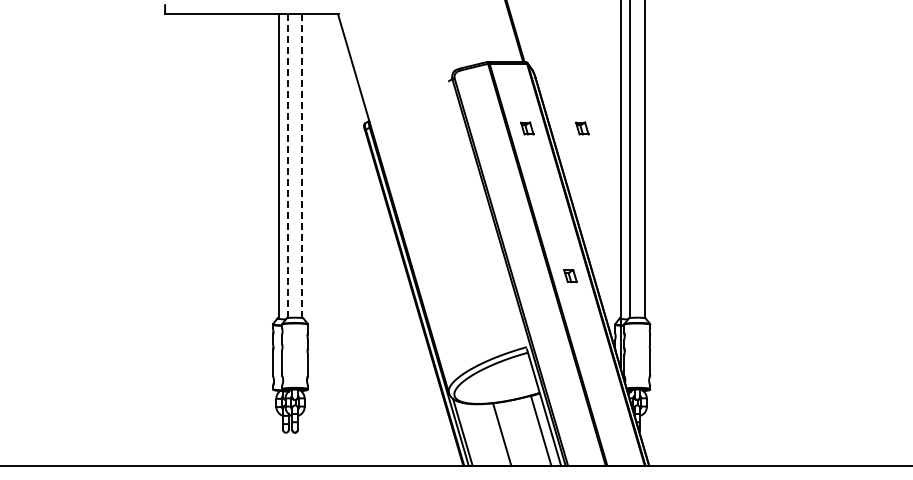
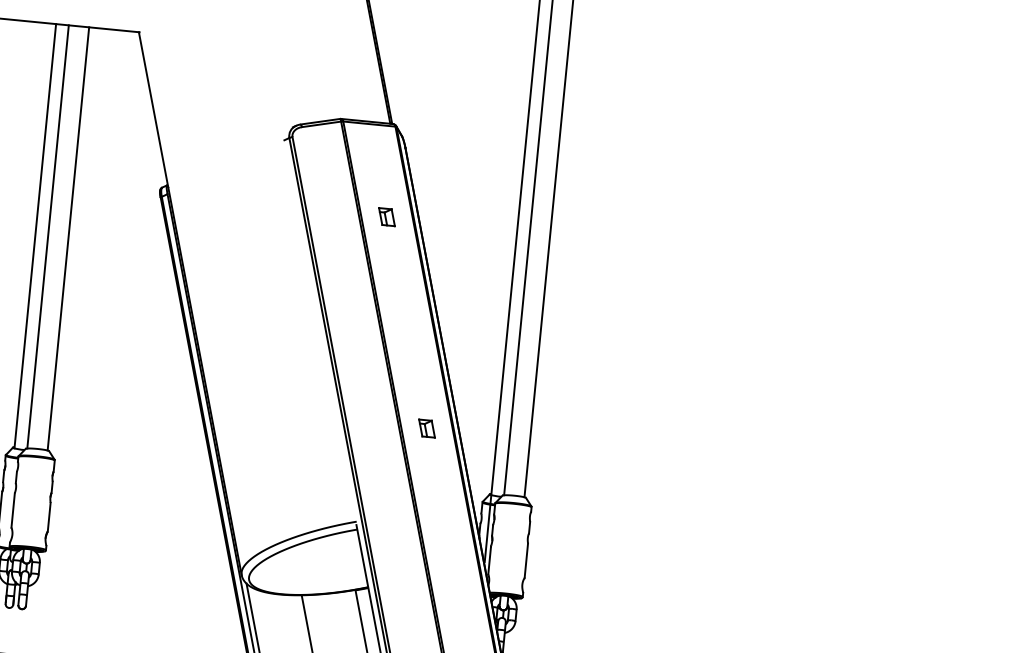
part: (582, 128) -> (463, 224), removed
line: (287, 166) -> (47, 237), dashed -> solid
line: (302, 166) -> (68, 239), dashed -> solid

